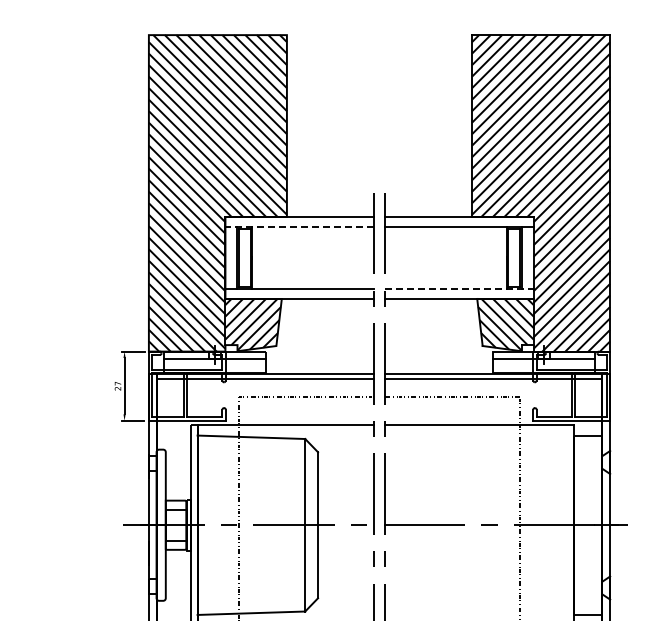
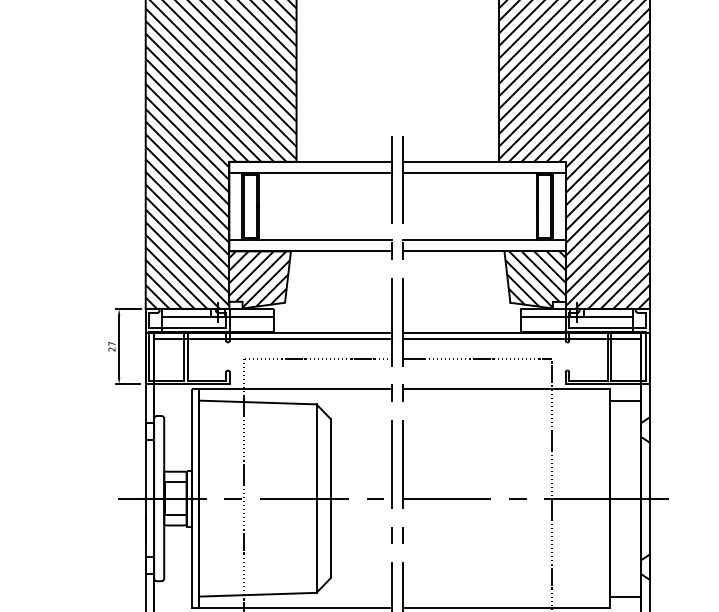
line: (299, 227) -> (310, 173), dashed -> solid
line: (459, 288) -> (485, 239), dashed -> solid

